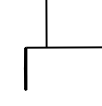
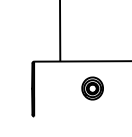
part: (71, 68) -> (92, 88), added

